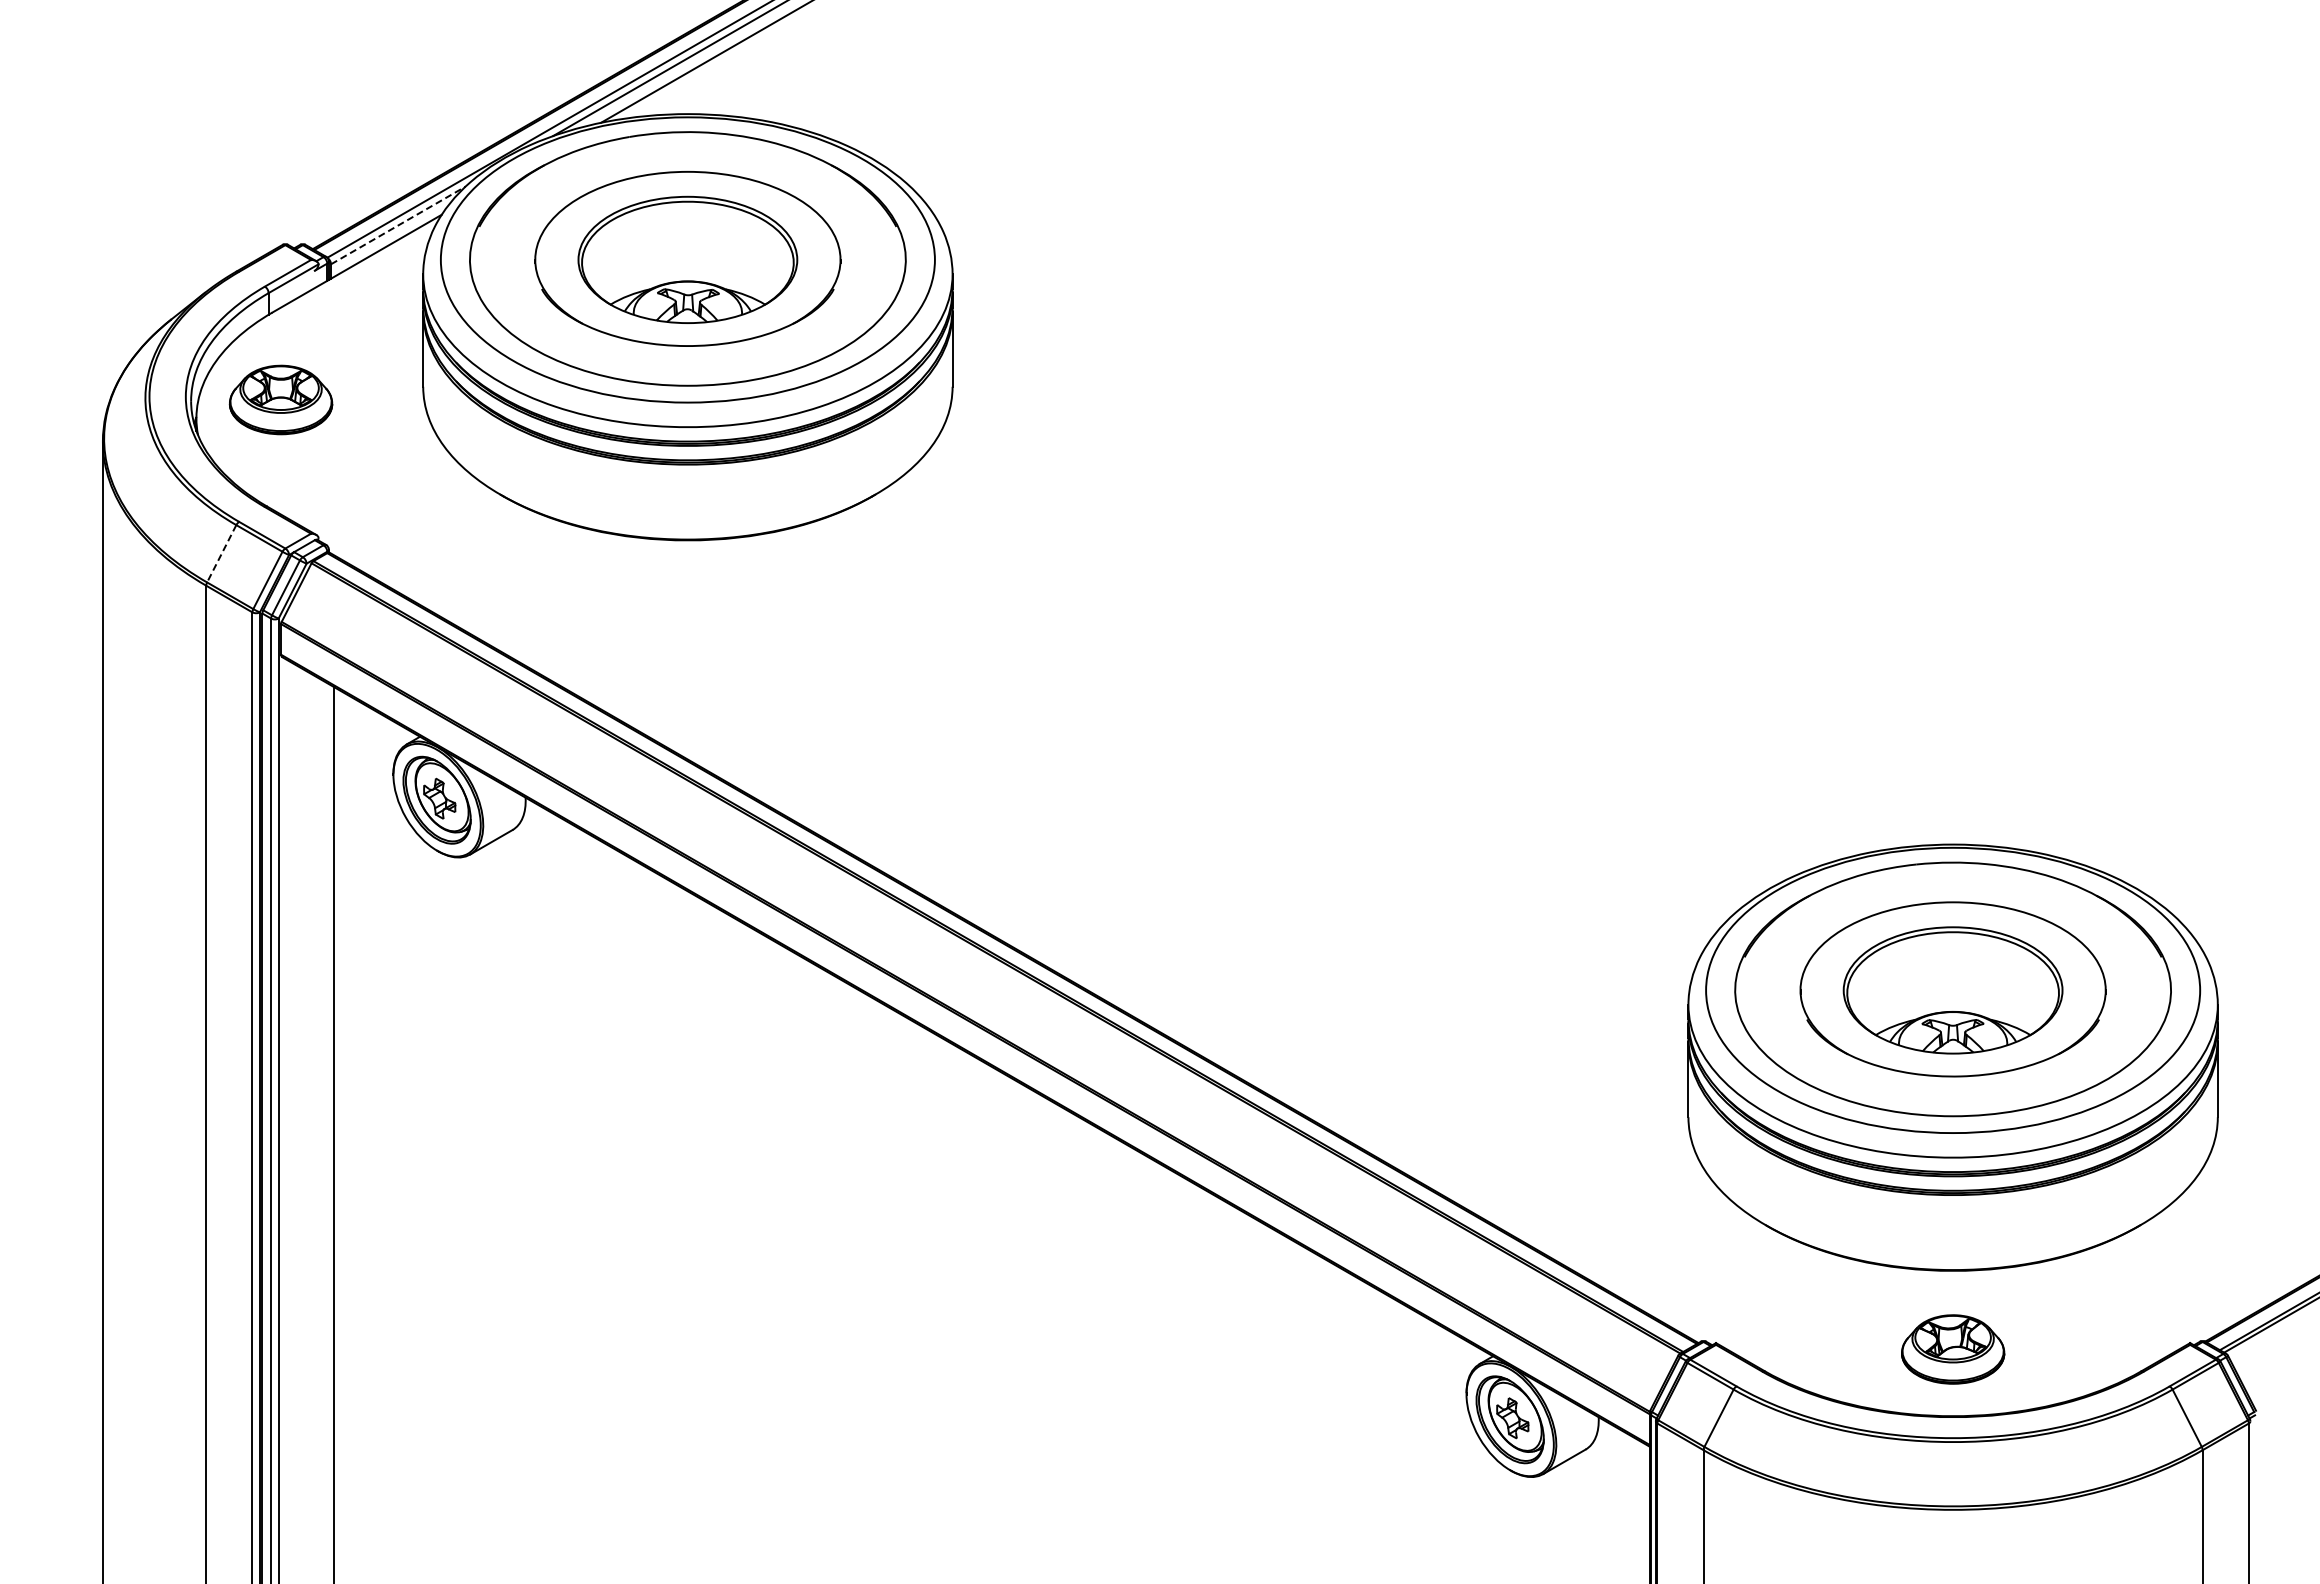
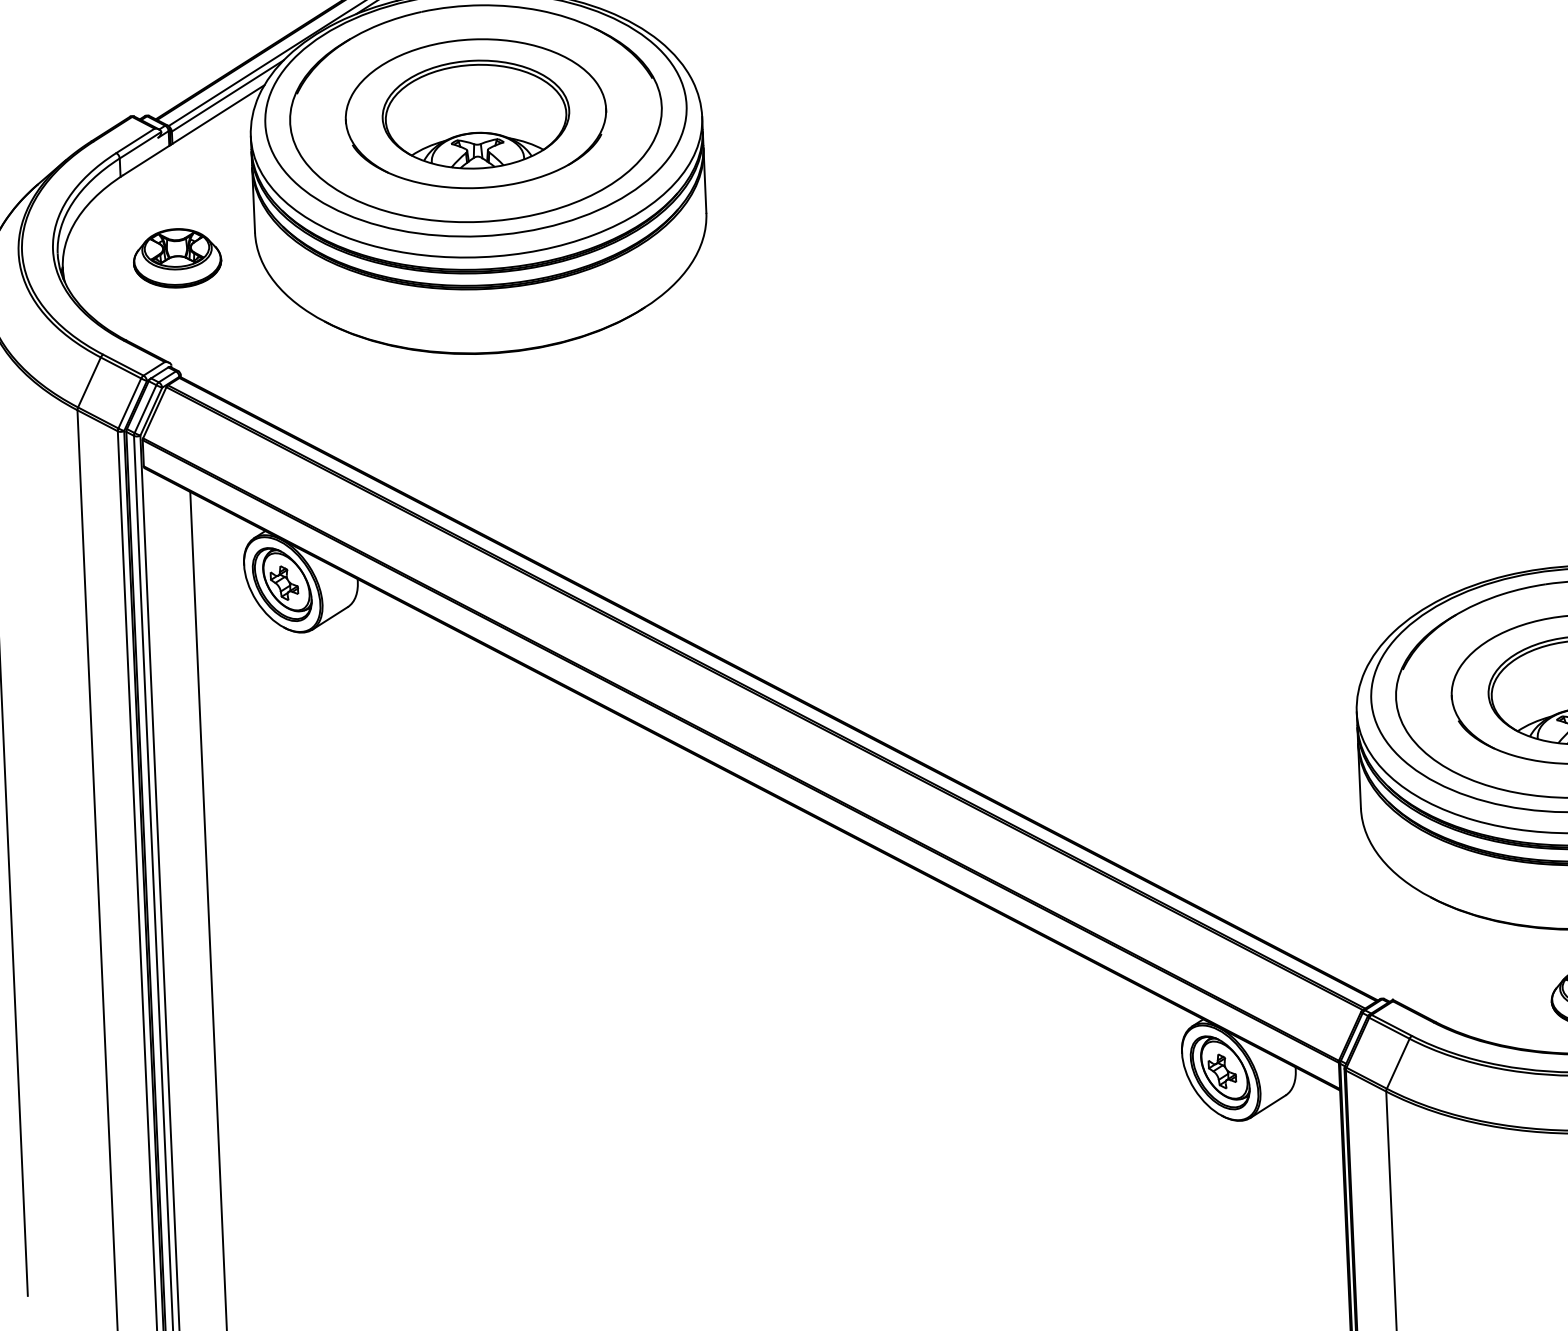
line: (398, 225) -> (227, 95), dashed -> solid
part: (280, 399) -> (176, 257), moved
line: (221, 554) -> (89, 383), dashed -> solid

